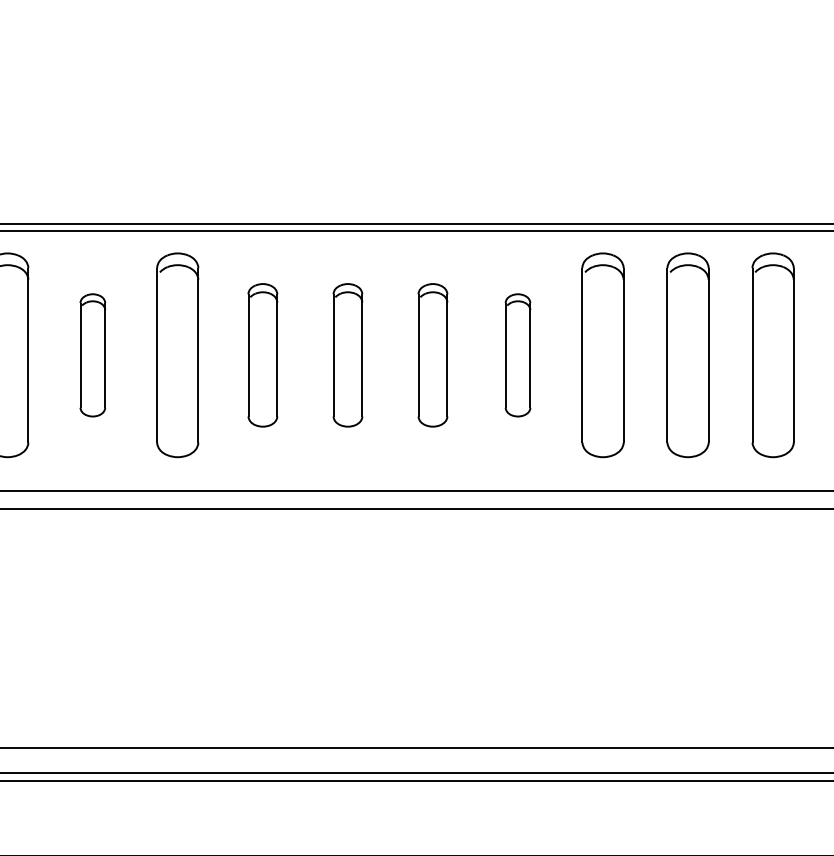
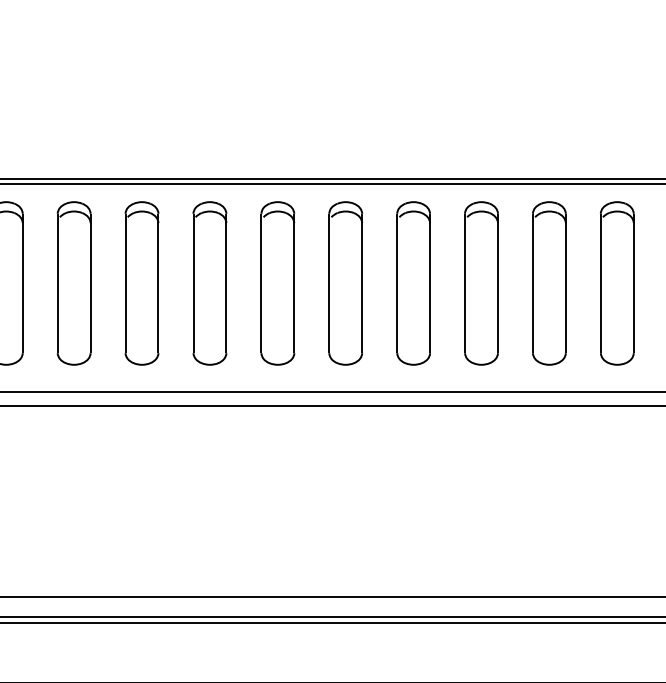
part: (92, 355) -> (73, 283), size x1.67
part: (262, 355) -> (209, 283), size x1.43
part: (347, 355) -> (277, 283), size x1.43
part: (432, 355) -> (345, 283), size x1.43
part: (517, 355) -> (413, 283), size x1.67

